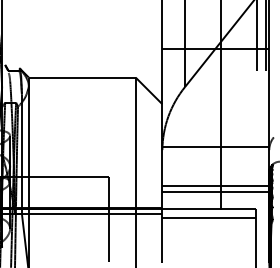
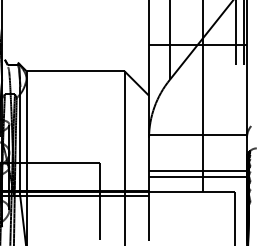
line: (208, 218) -> (191, 200), removed

